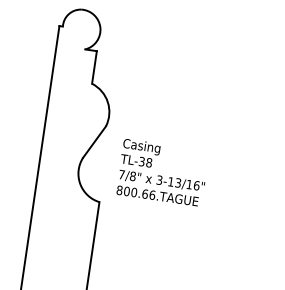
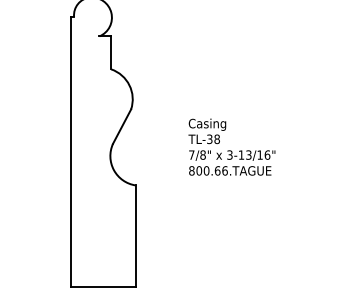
text: (162, 171) -> (231, 146), moved

